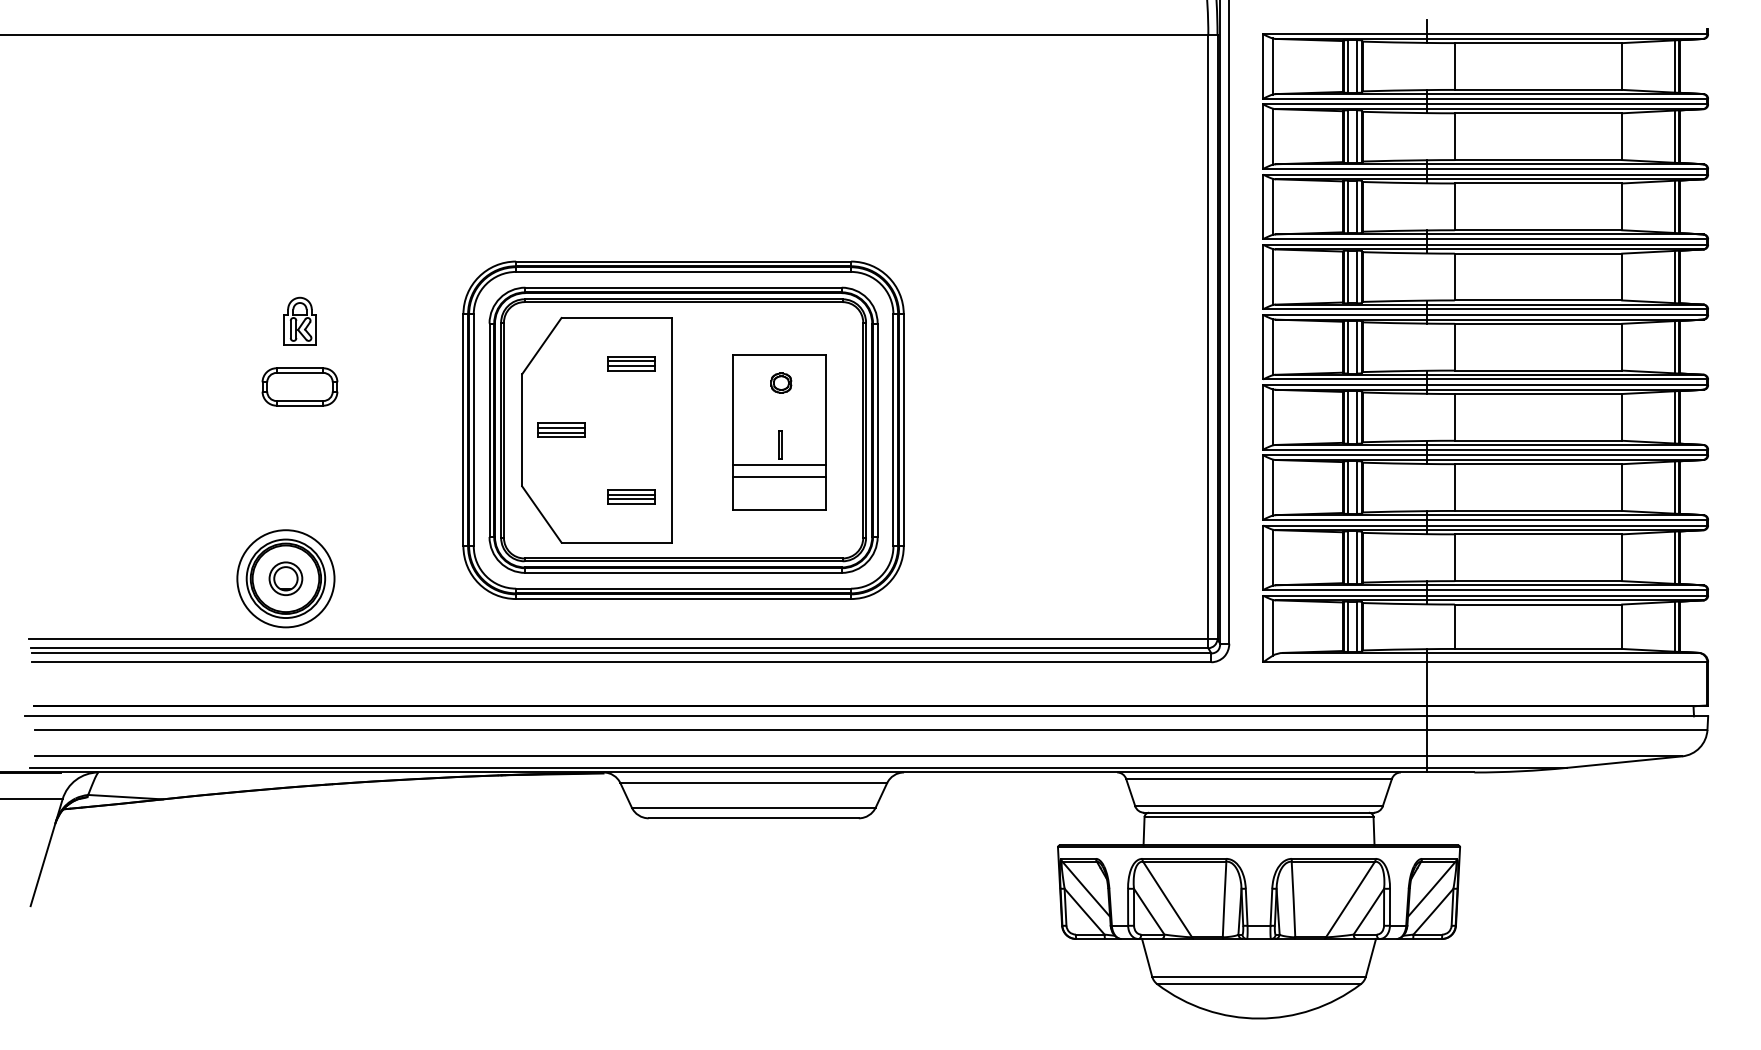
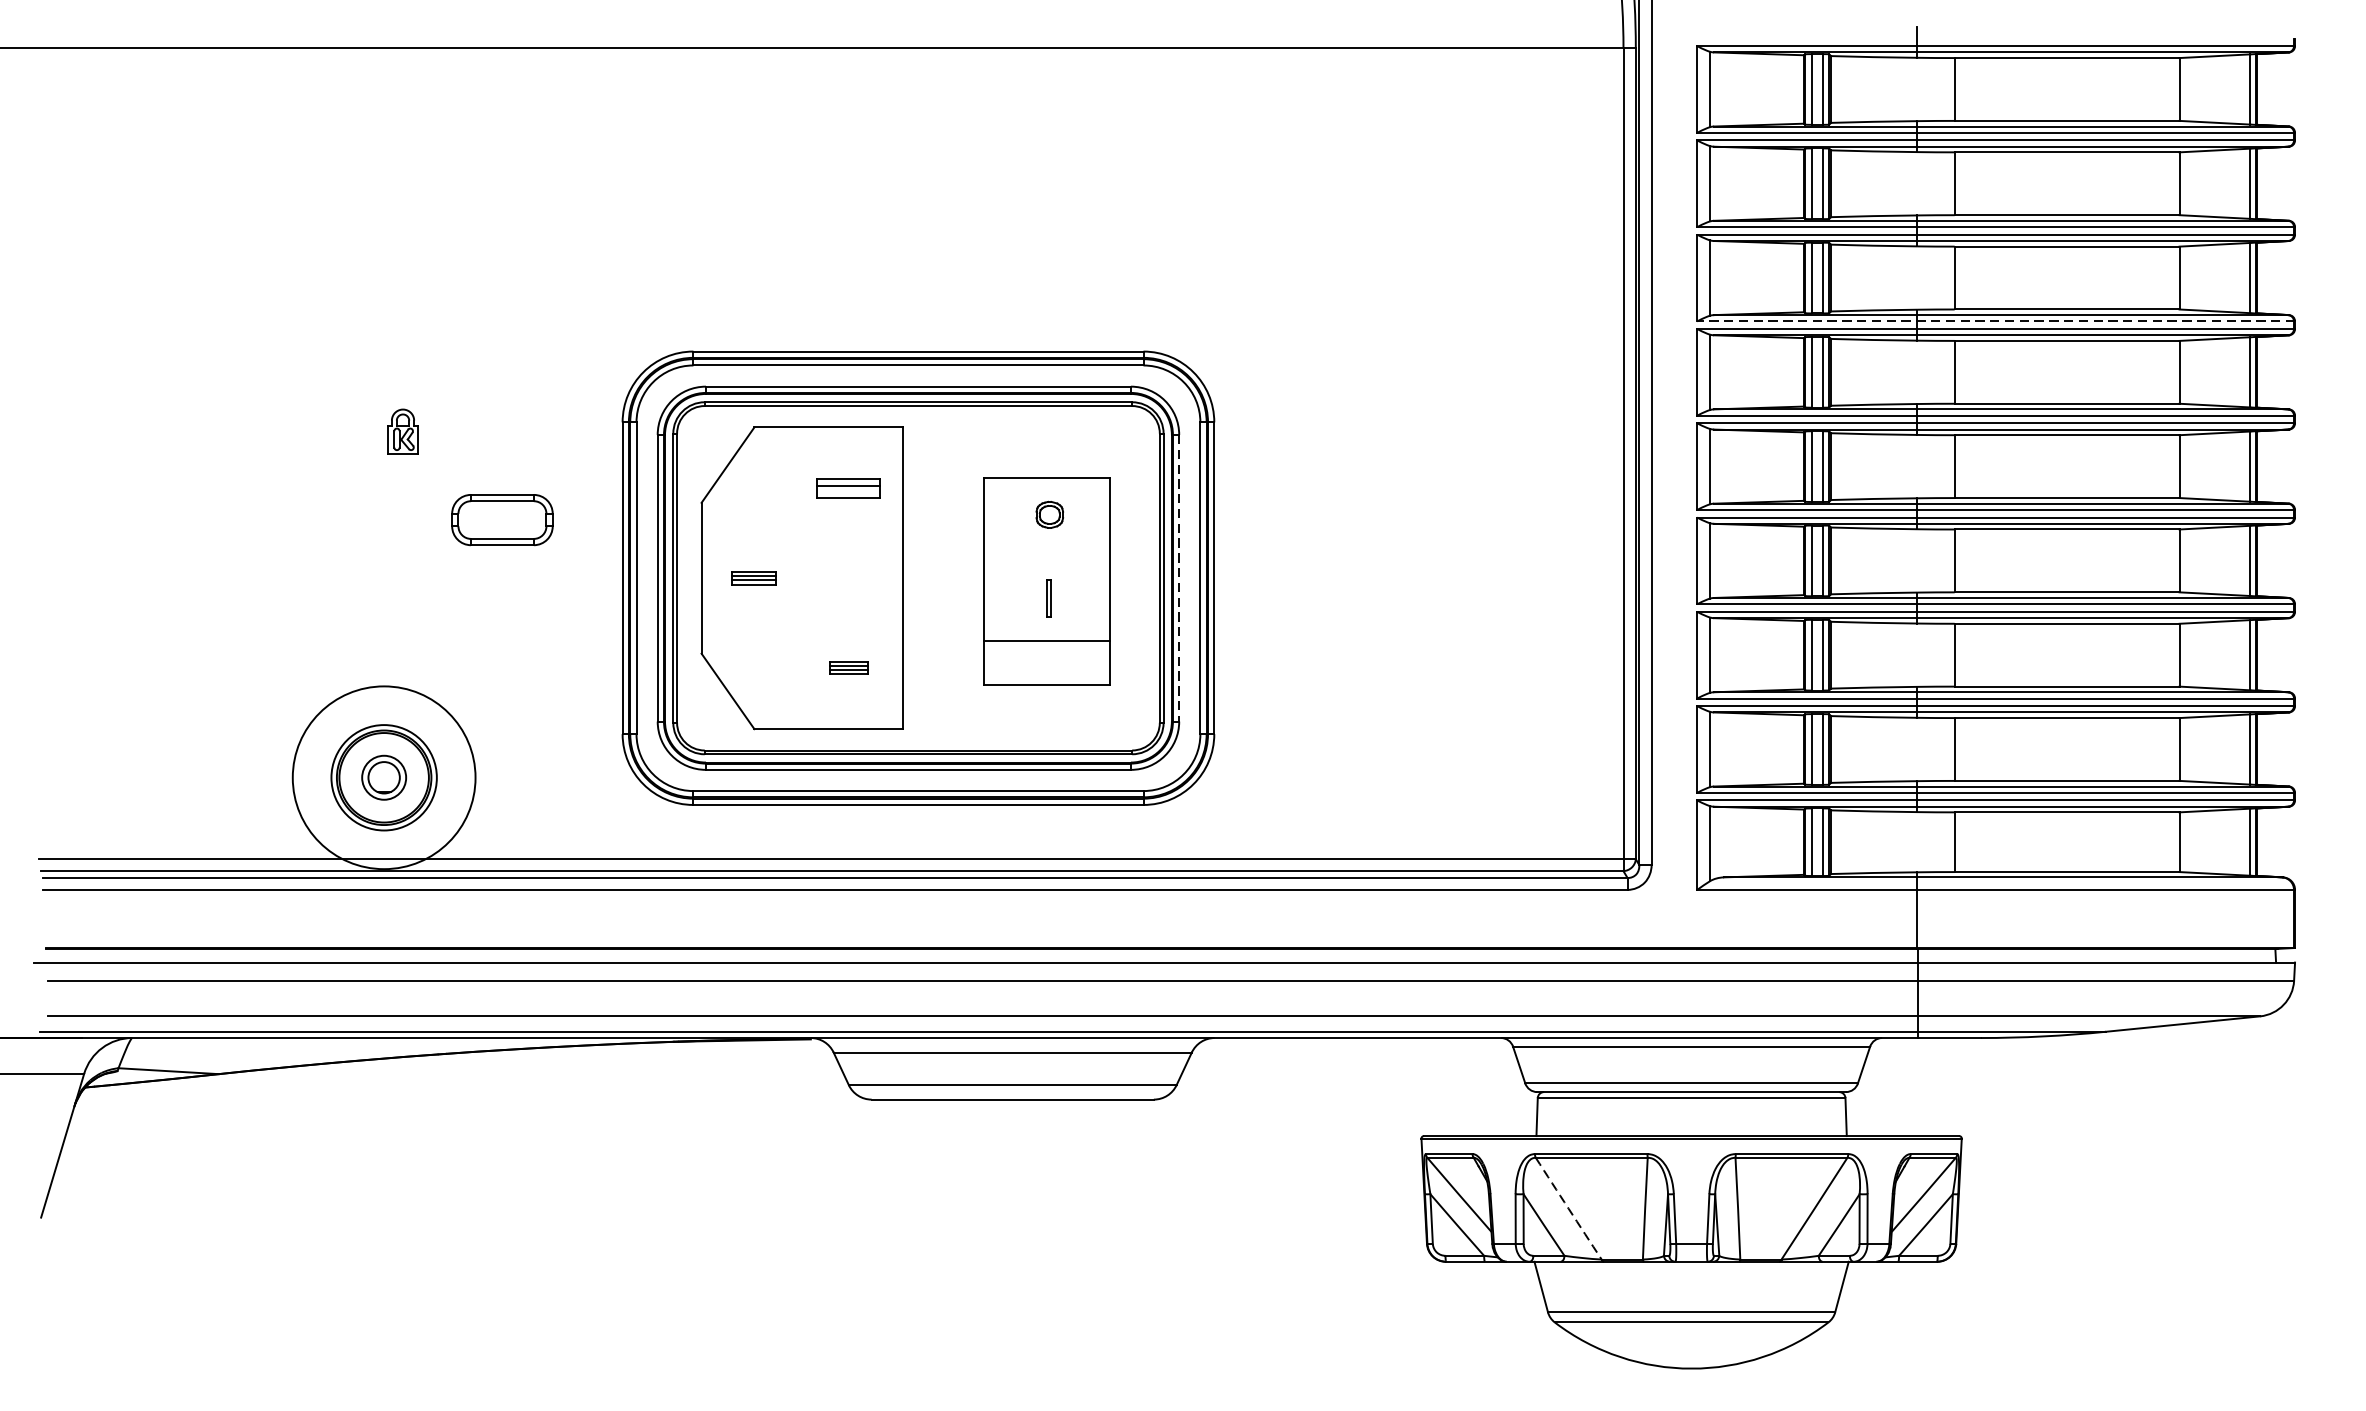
line: (1485, 239) -> (1995, 321), solid -> dashed
part: (299, 320) -> (402, 430), size x0.7
line: (631, 365) -> (848, 491), removed
part: (299, 386) -> (501, 519), moved
part: (561, 429) -> (754, 577), size x0.7
line: (877, 430) -> (1178, 578), solid -> dashed
line: (779, 464) -> (1047, 624), removed
part: (631, 496) -> (848, 667), size x0.6
circle: (285, 578) -> (383, 777), size x1.4
arc: (1167, 899) -> (1568, 1208), solid -> dashed

